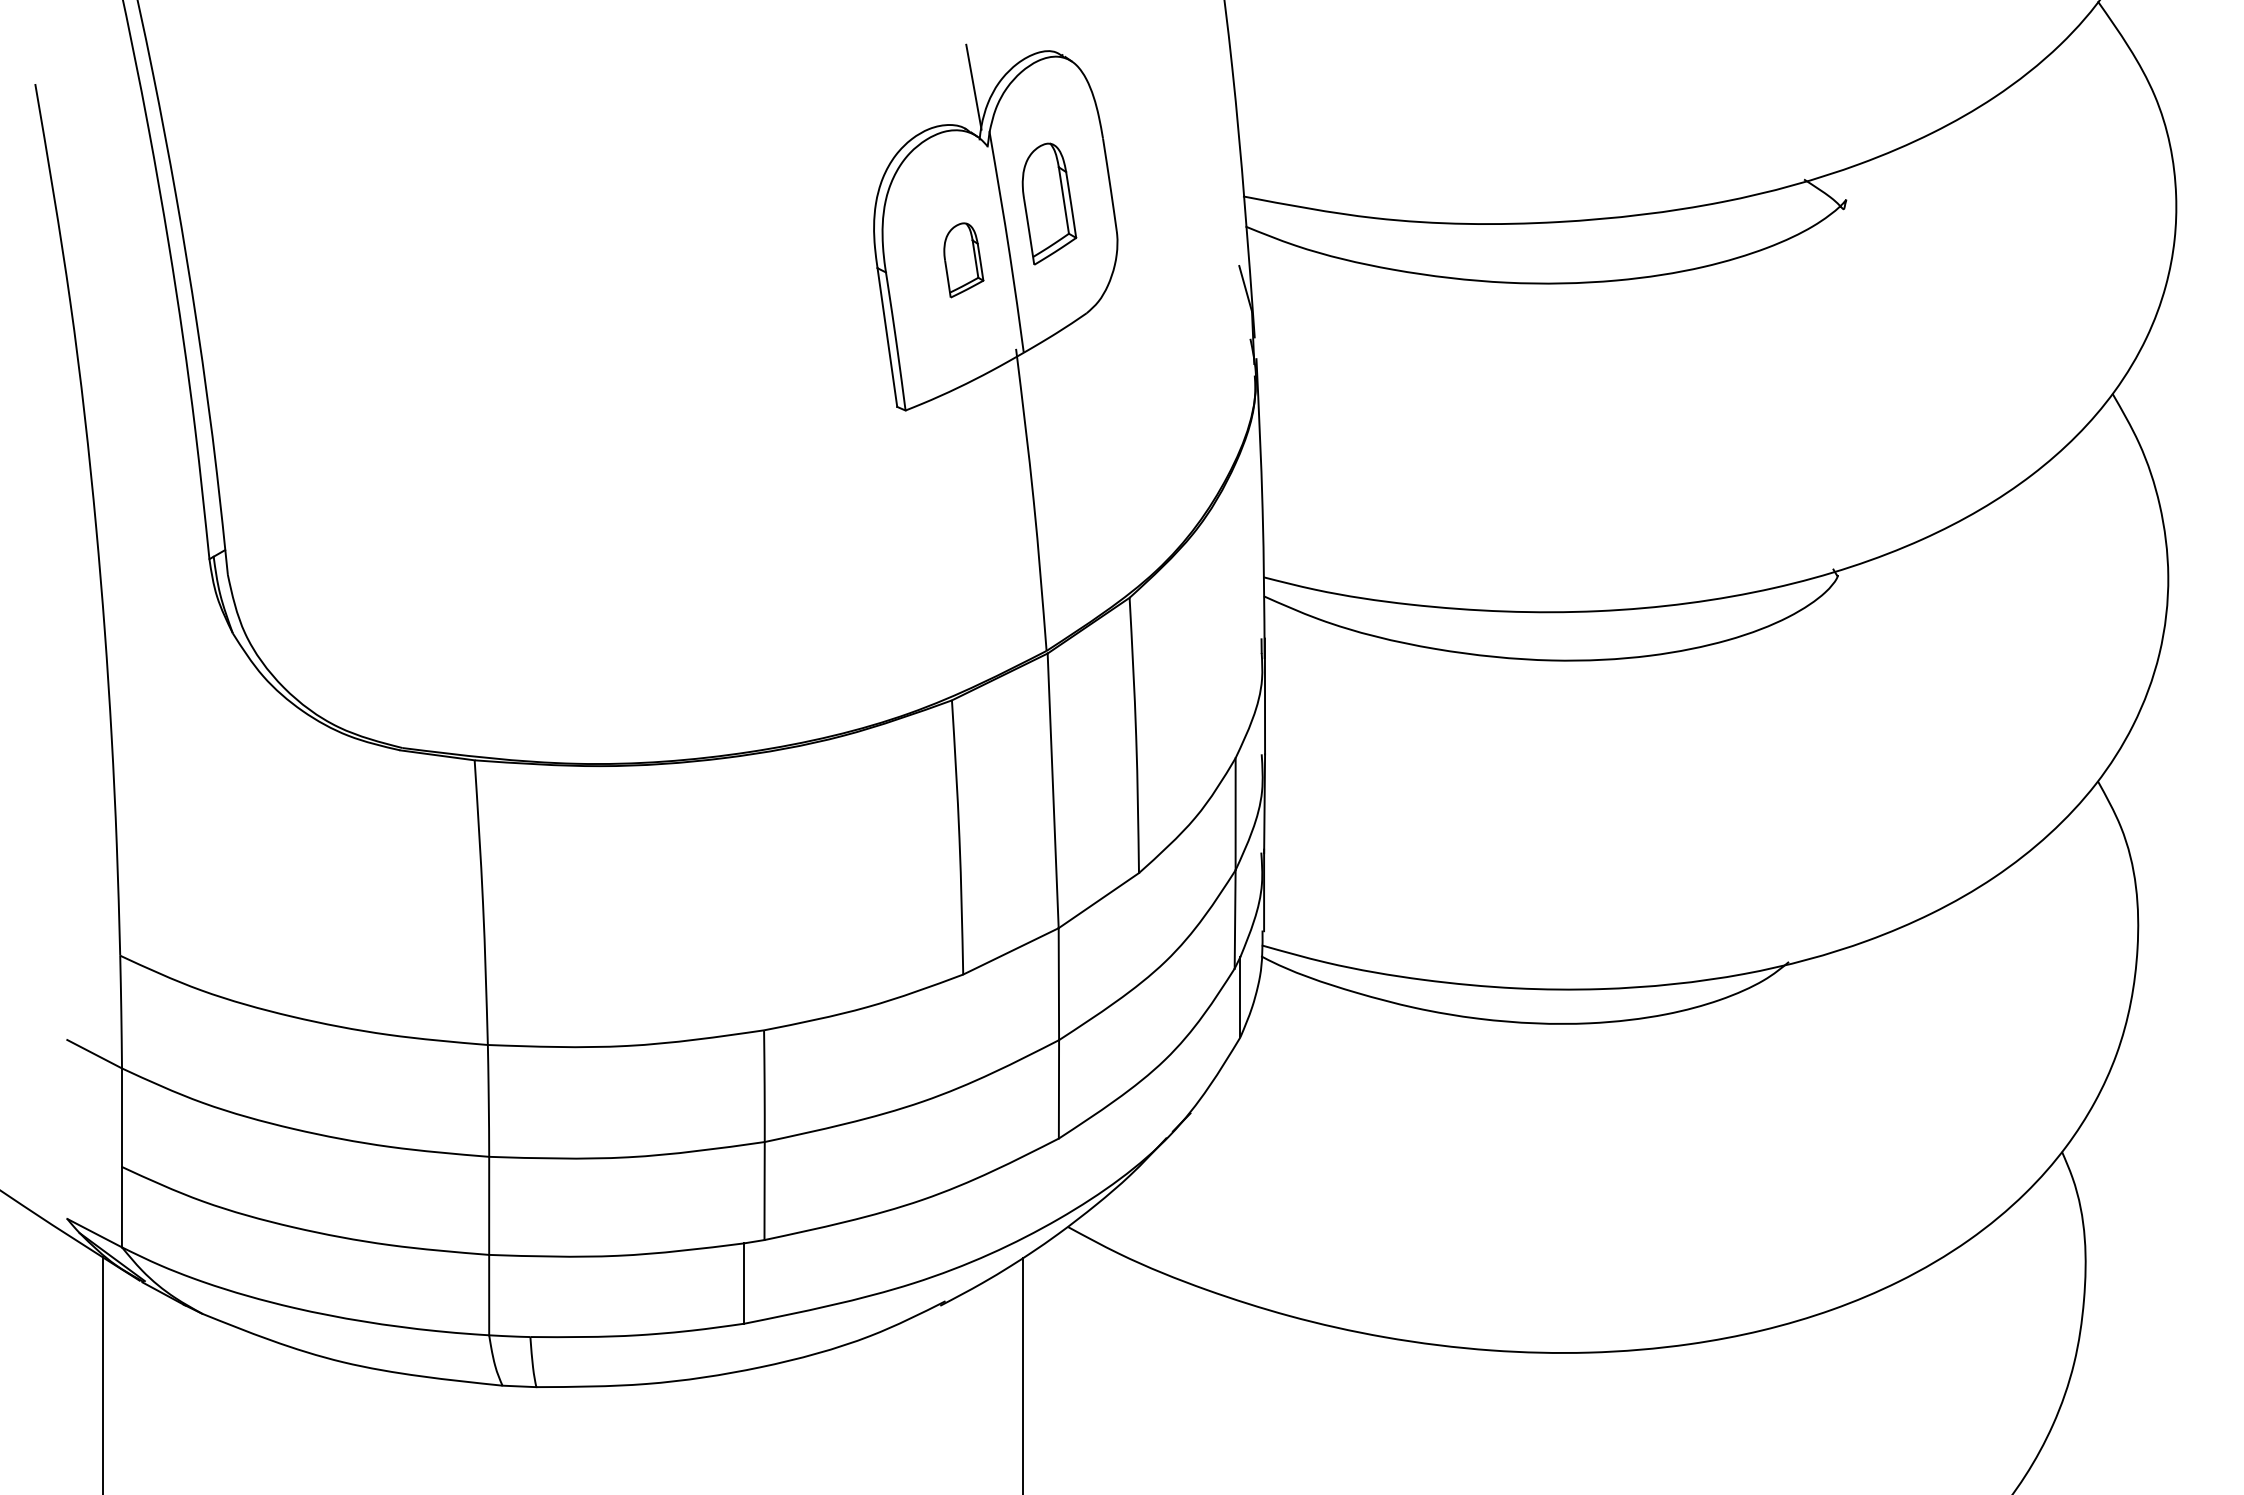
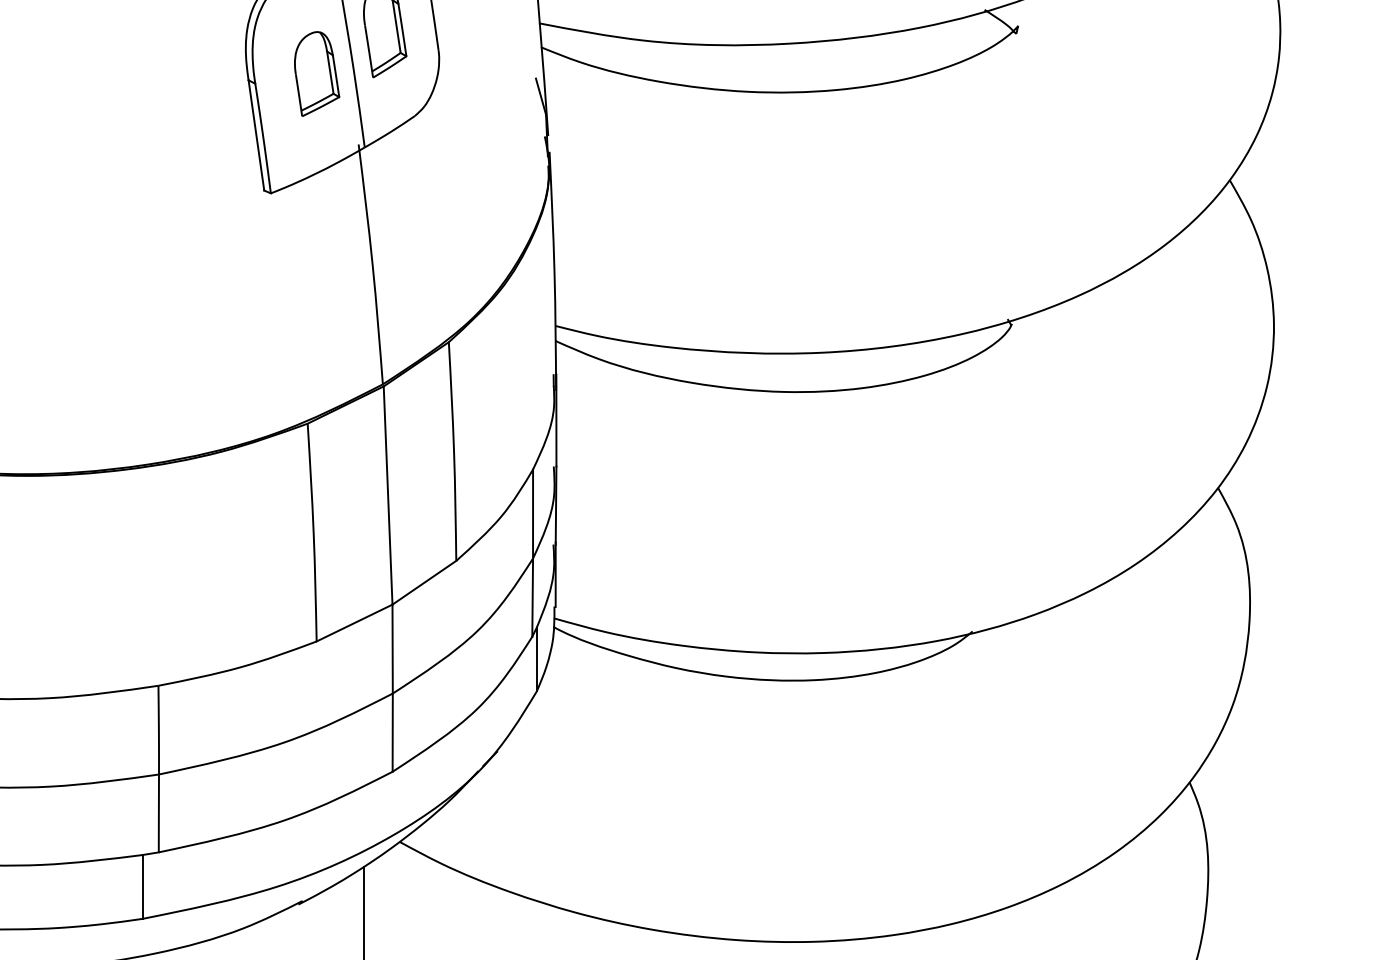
part: (963, 260) -> (316, 74), size x1.43

